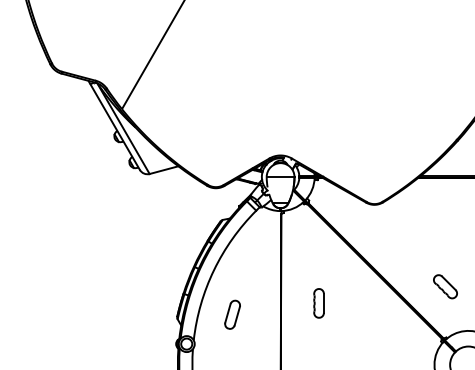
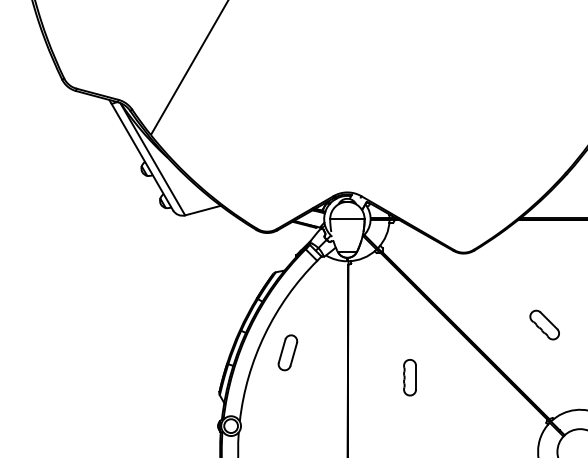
part: (445, 286) -> (544, 324), moved
part: (318, 303) -> (409, 377), moved
part: (232, 314) -> (287, 352), moved

